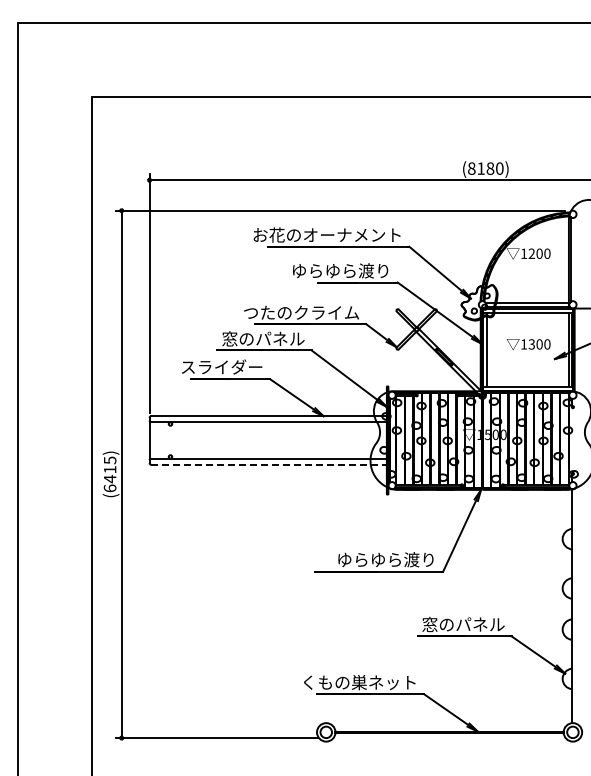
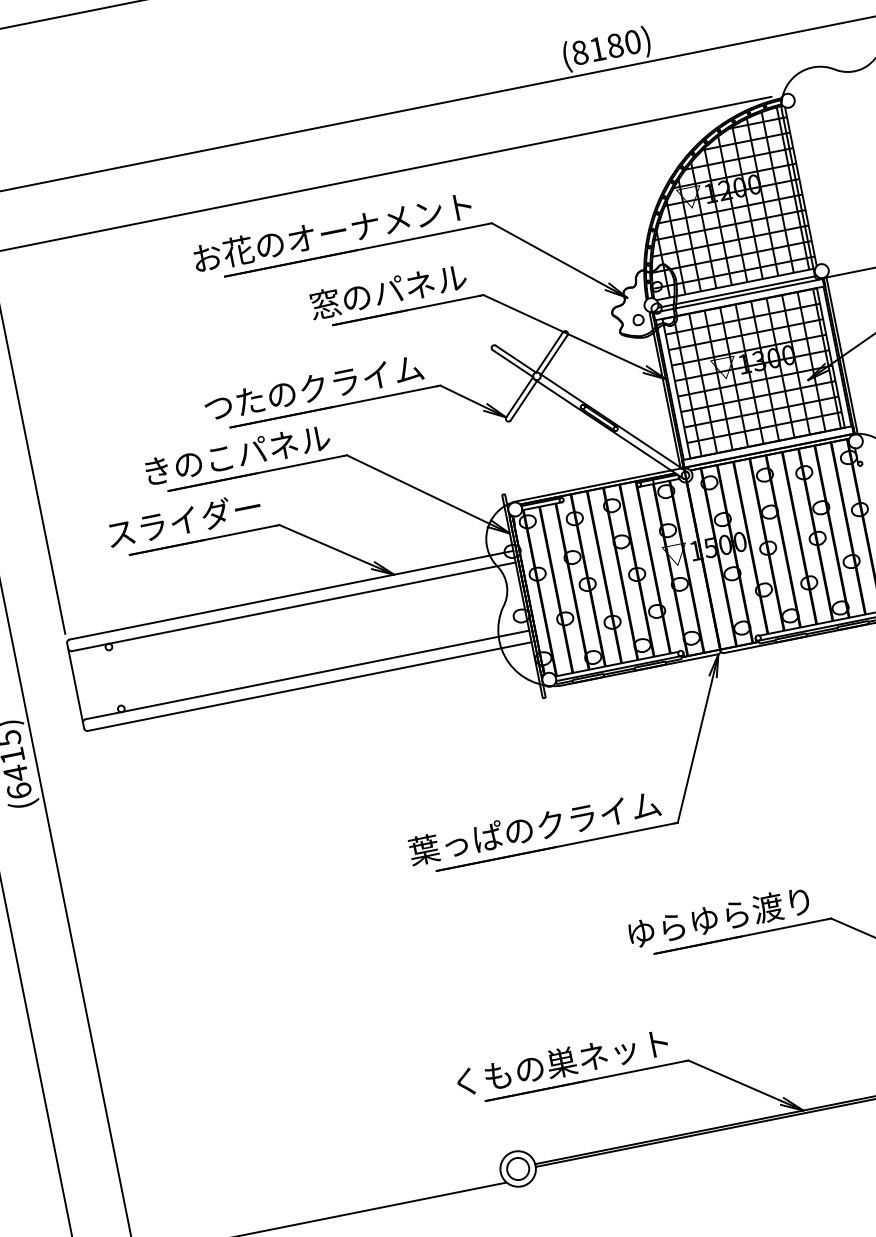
hatch: (527, 259) -> (719, 202), added
text: (341, 270) -> (373, 293), ゆらゆら渡り -> 窓のパネル
text: (230, 338) -> (189, 463), 窓のパネル -> きのこパネル
hatch: (527, 349) -> (753, 372), added
line: (269, 464) -> (310, 685), dashed -> solid
text: (369, 559) -> (534, 827), ゆらゆら渡り -> 葉っぱのクライム
text: (455, 624) -> (720, 917), 窓のパネル -> ゆらゆら渡り

